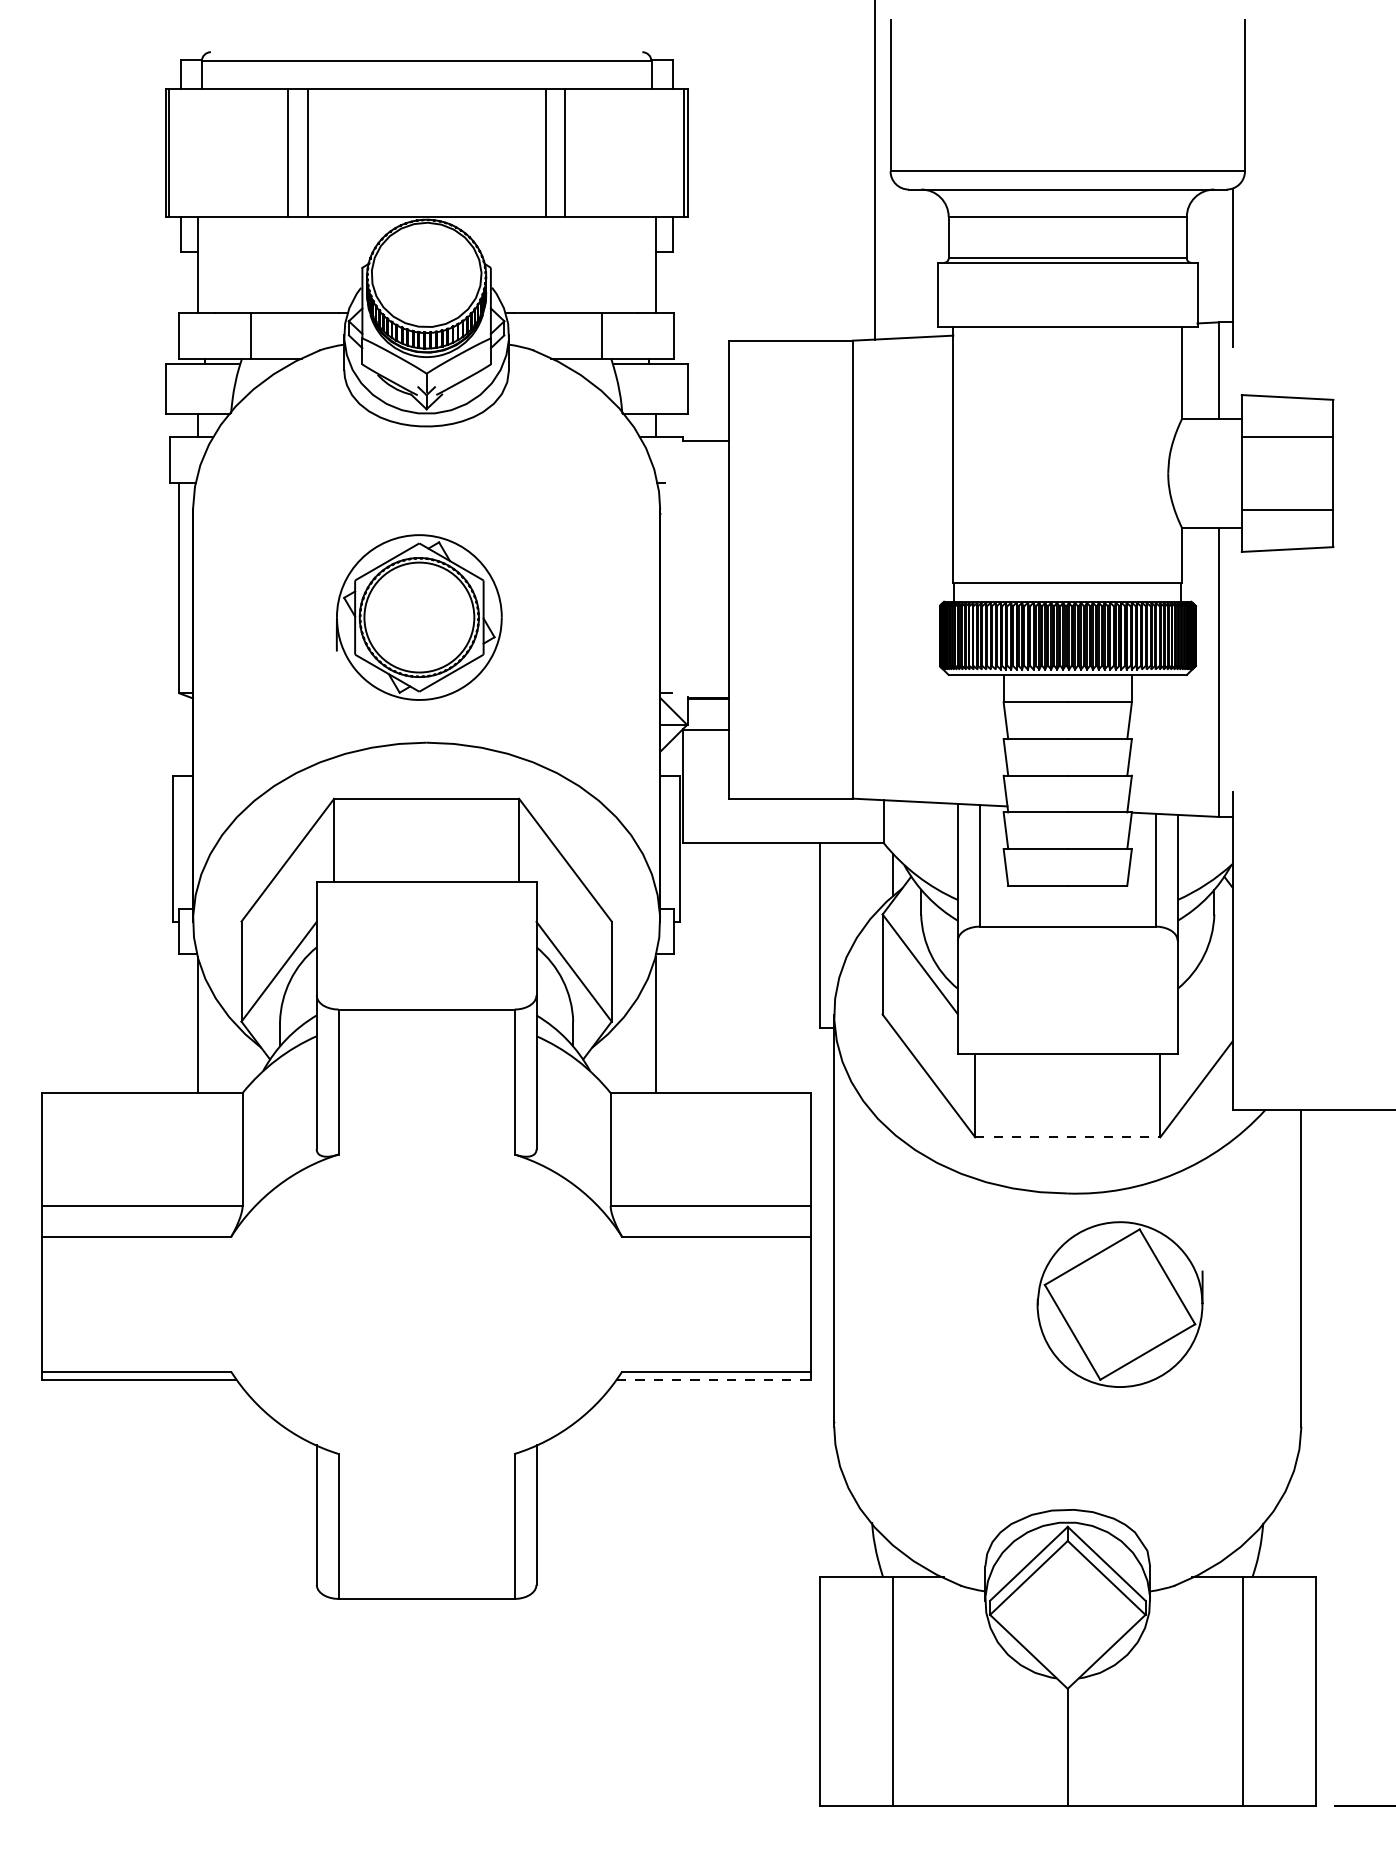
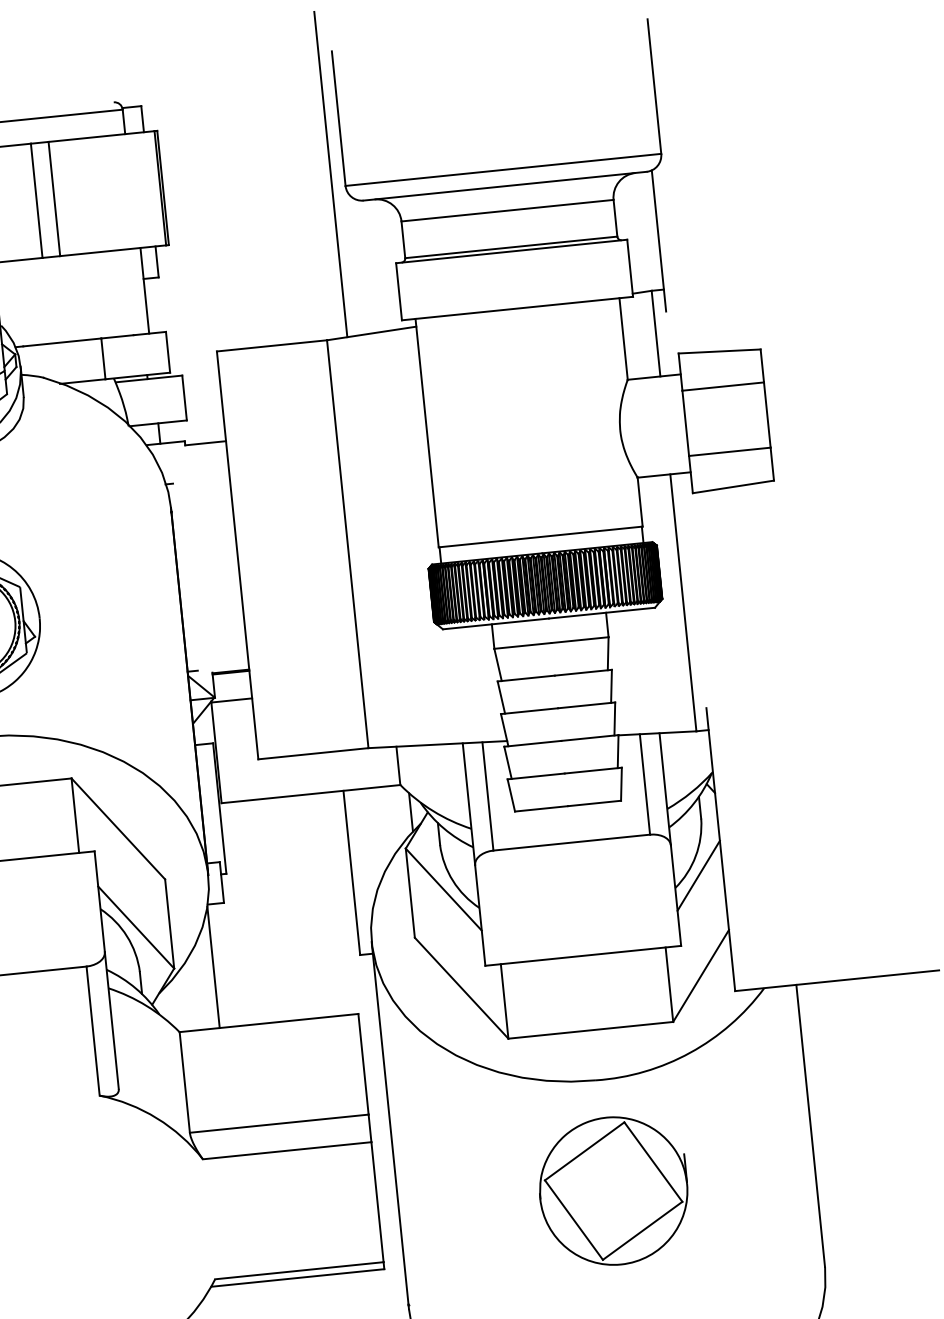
line: (1204, 977) -> (698, 875), added
line: (1067, 1137) -> (590, 1030), dashed -> solid
part: (1119, 1304) -> (613, 1191), moved
line: (714, 1379) -> (298, 1277), dashed -> solid

